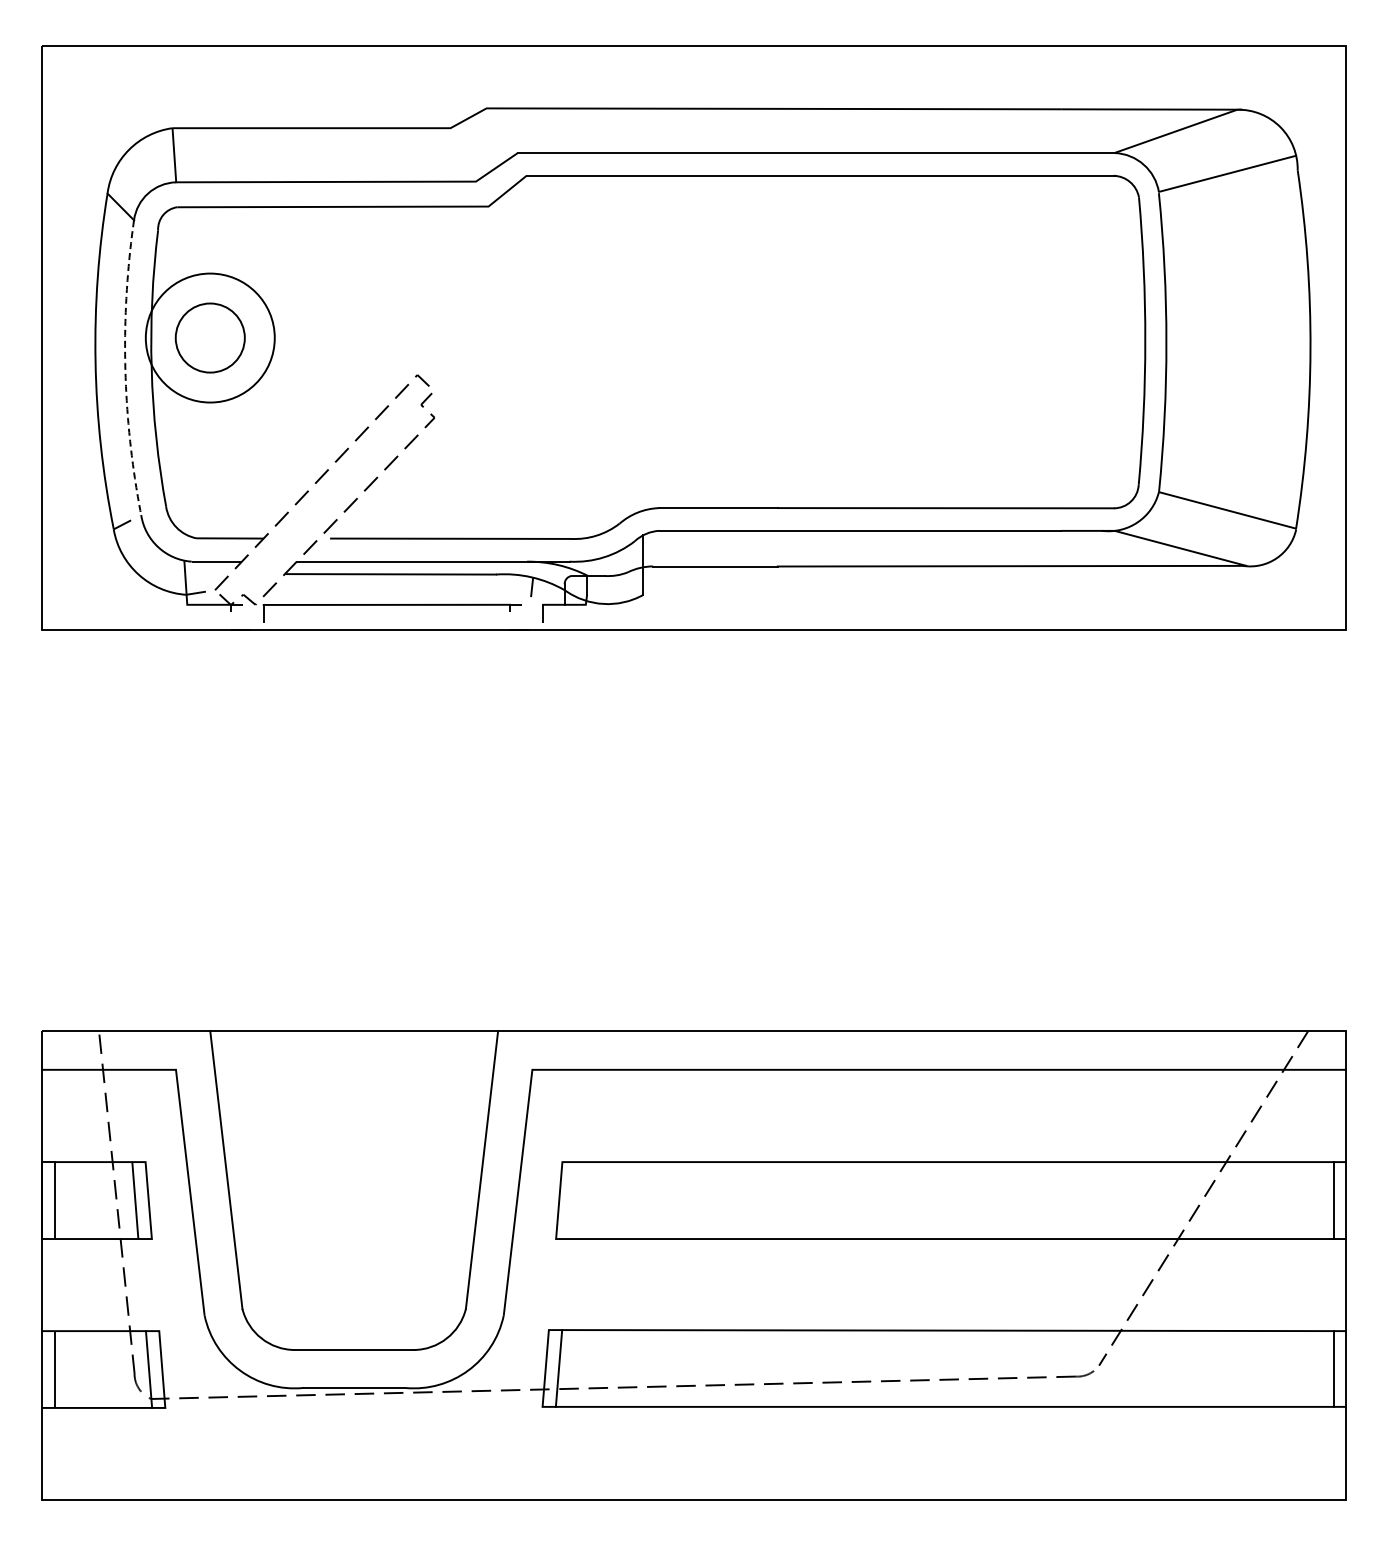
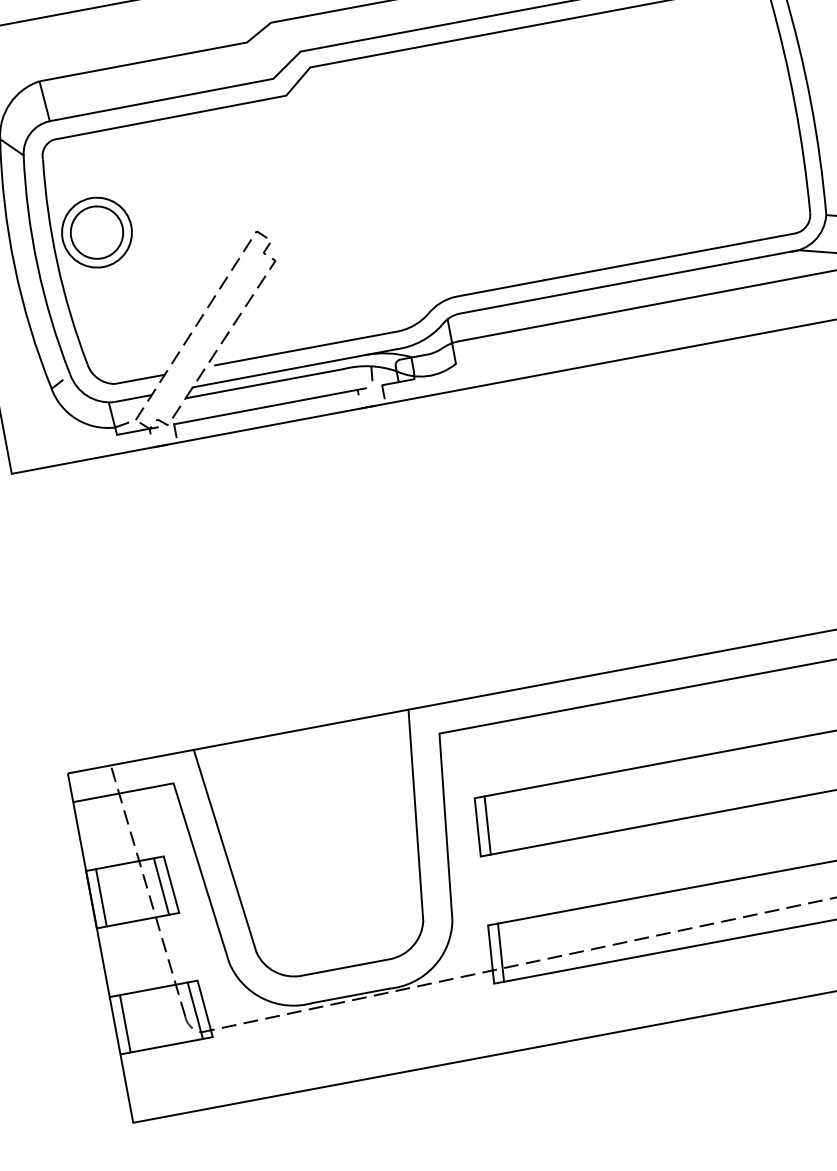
circle: (210, 338) -> (97, 232), size x0.71
arc: (125, 367) -> (37, 266), dashed -> solid
line: (572, 1200) -> (487, 825), added

